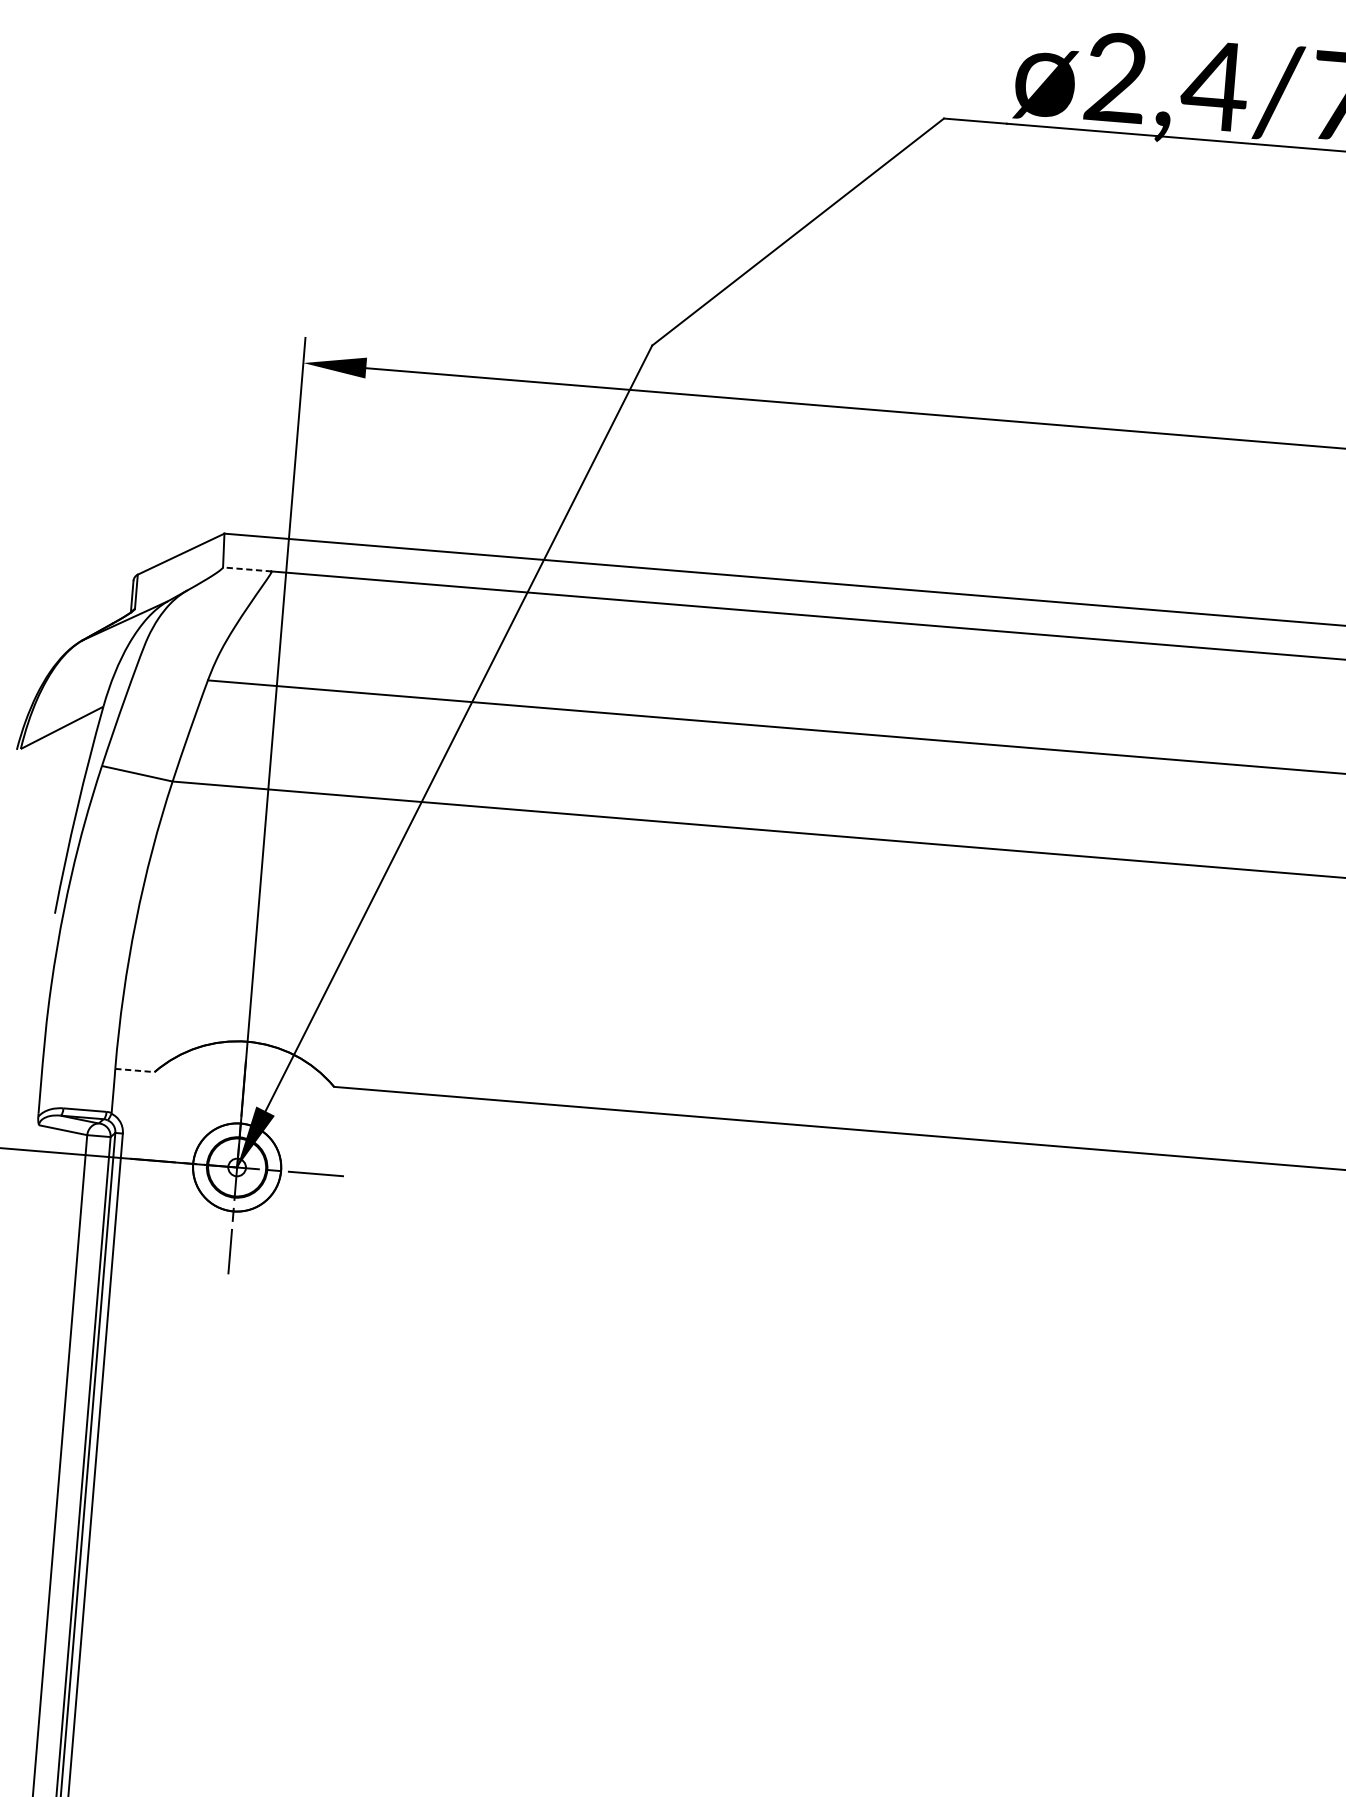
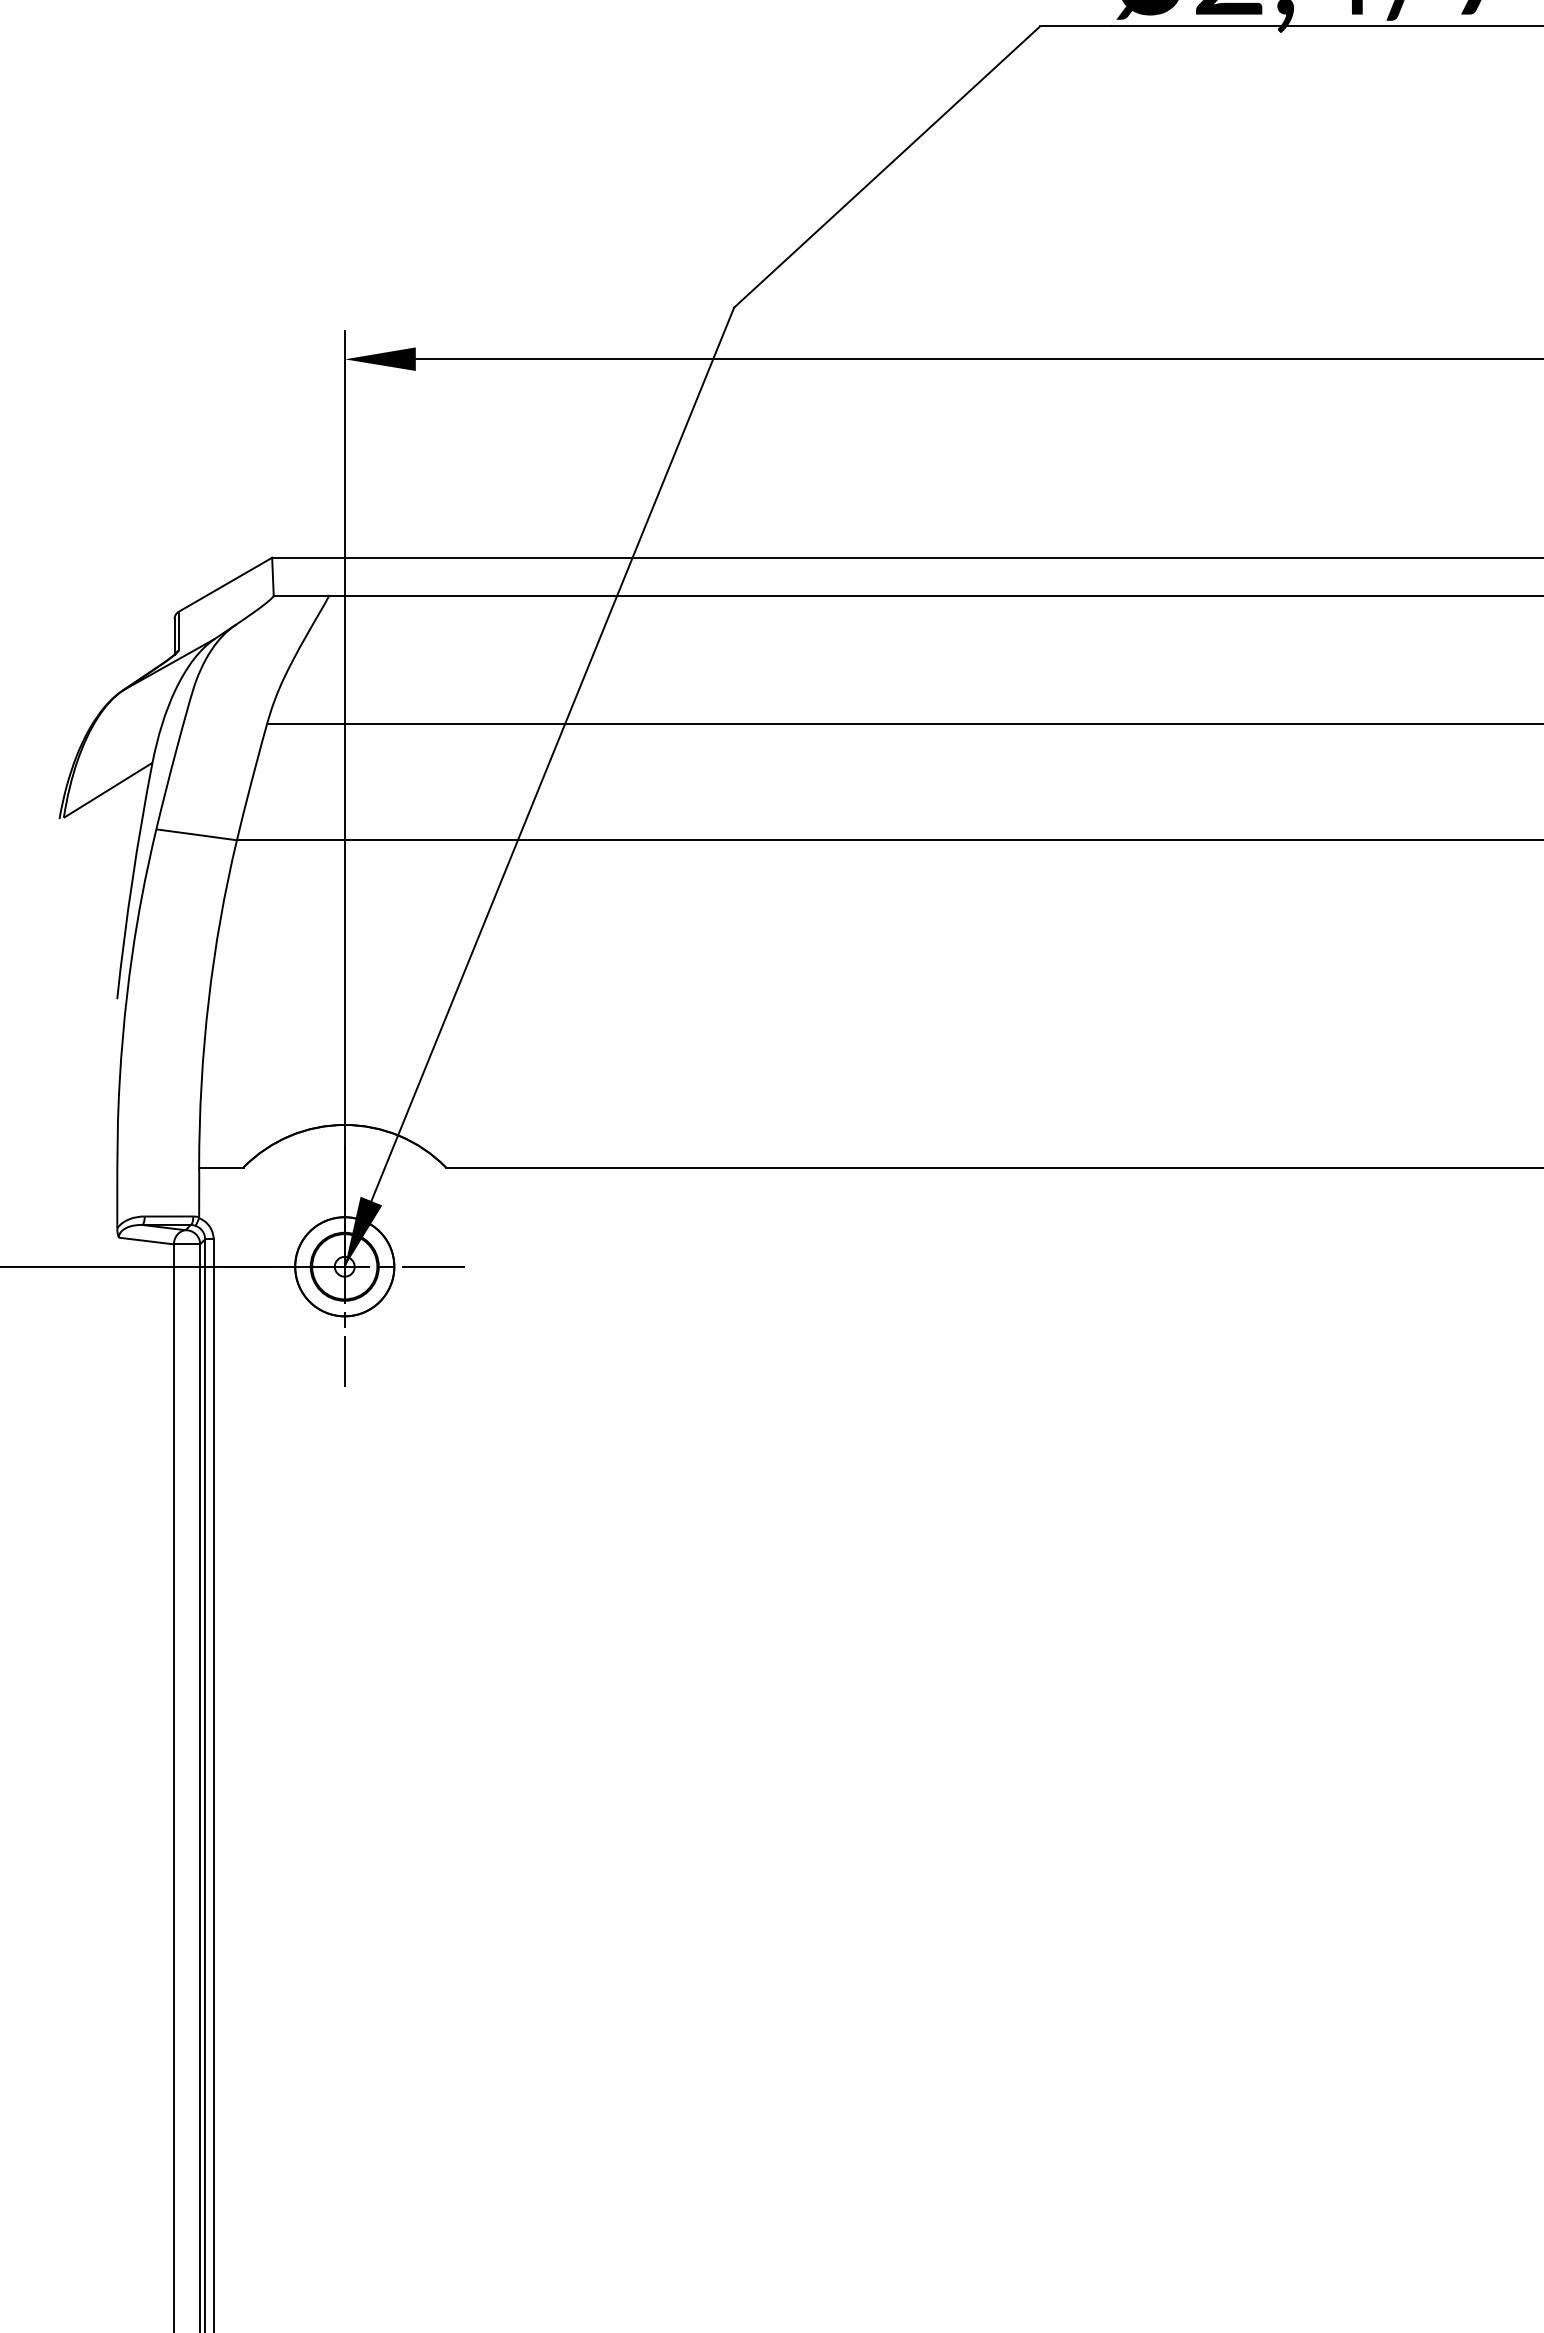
line: (247, 569) -> (301, 595), dashed -> solid
line: (135, 1070) -> (221, 1167), dashed -> solid

